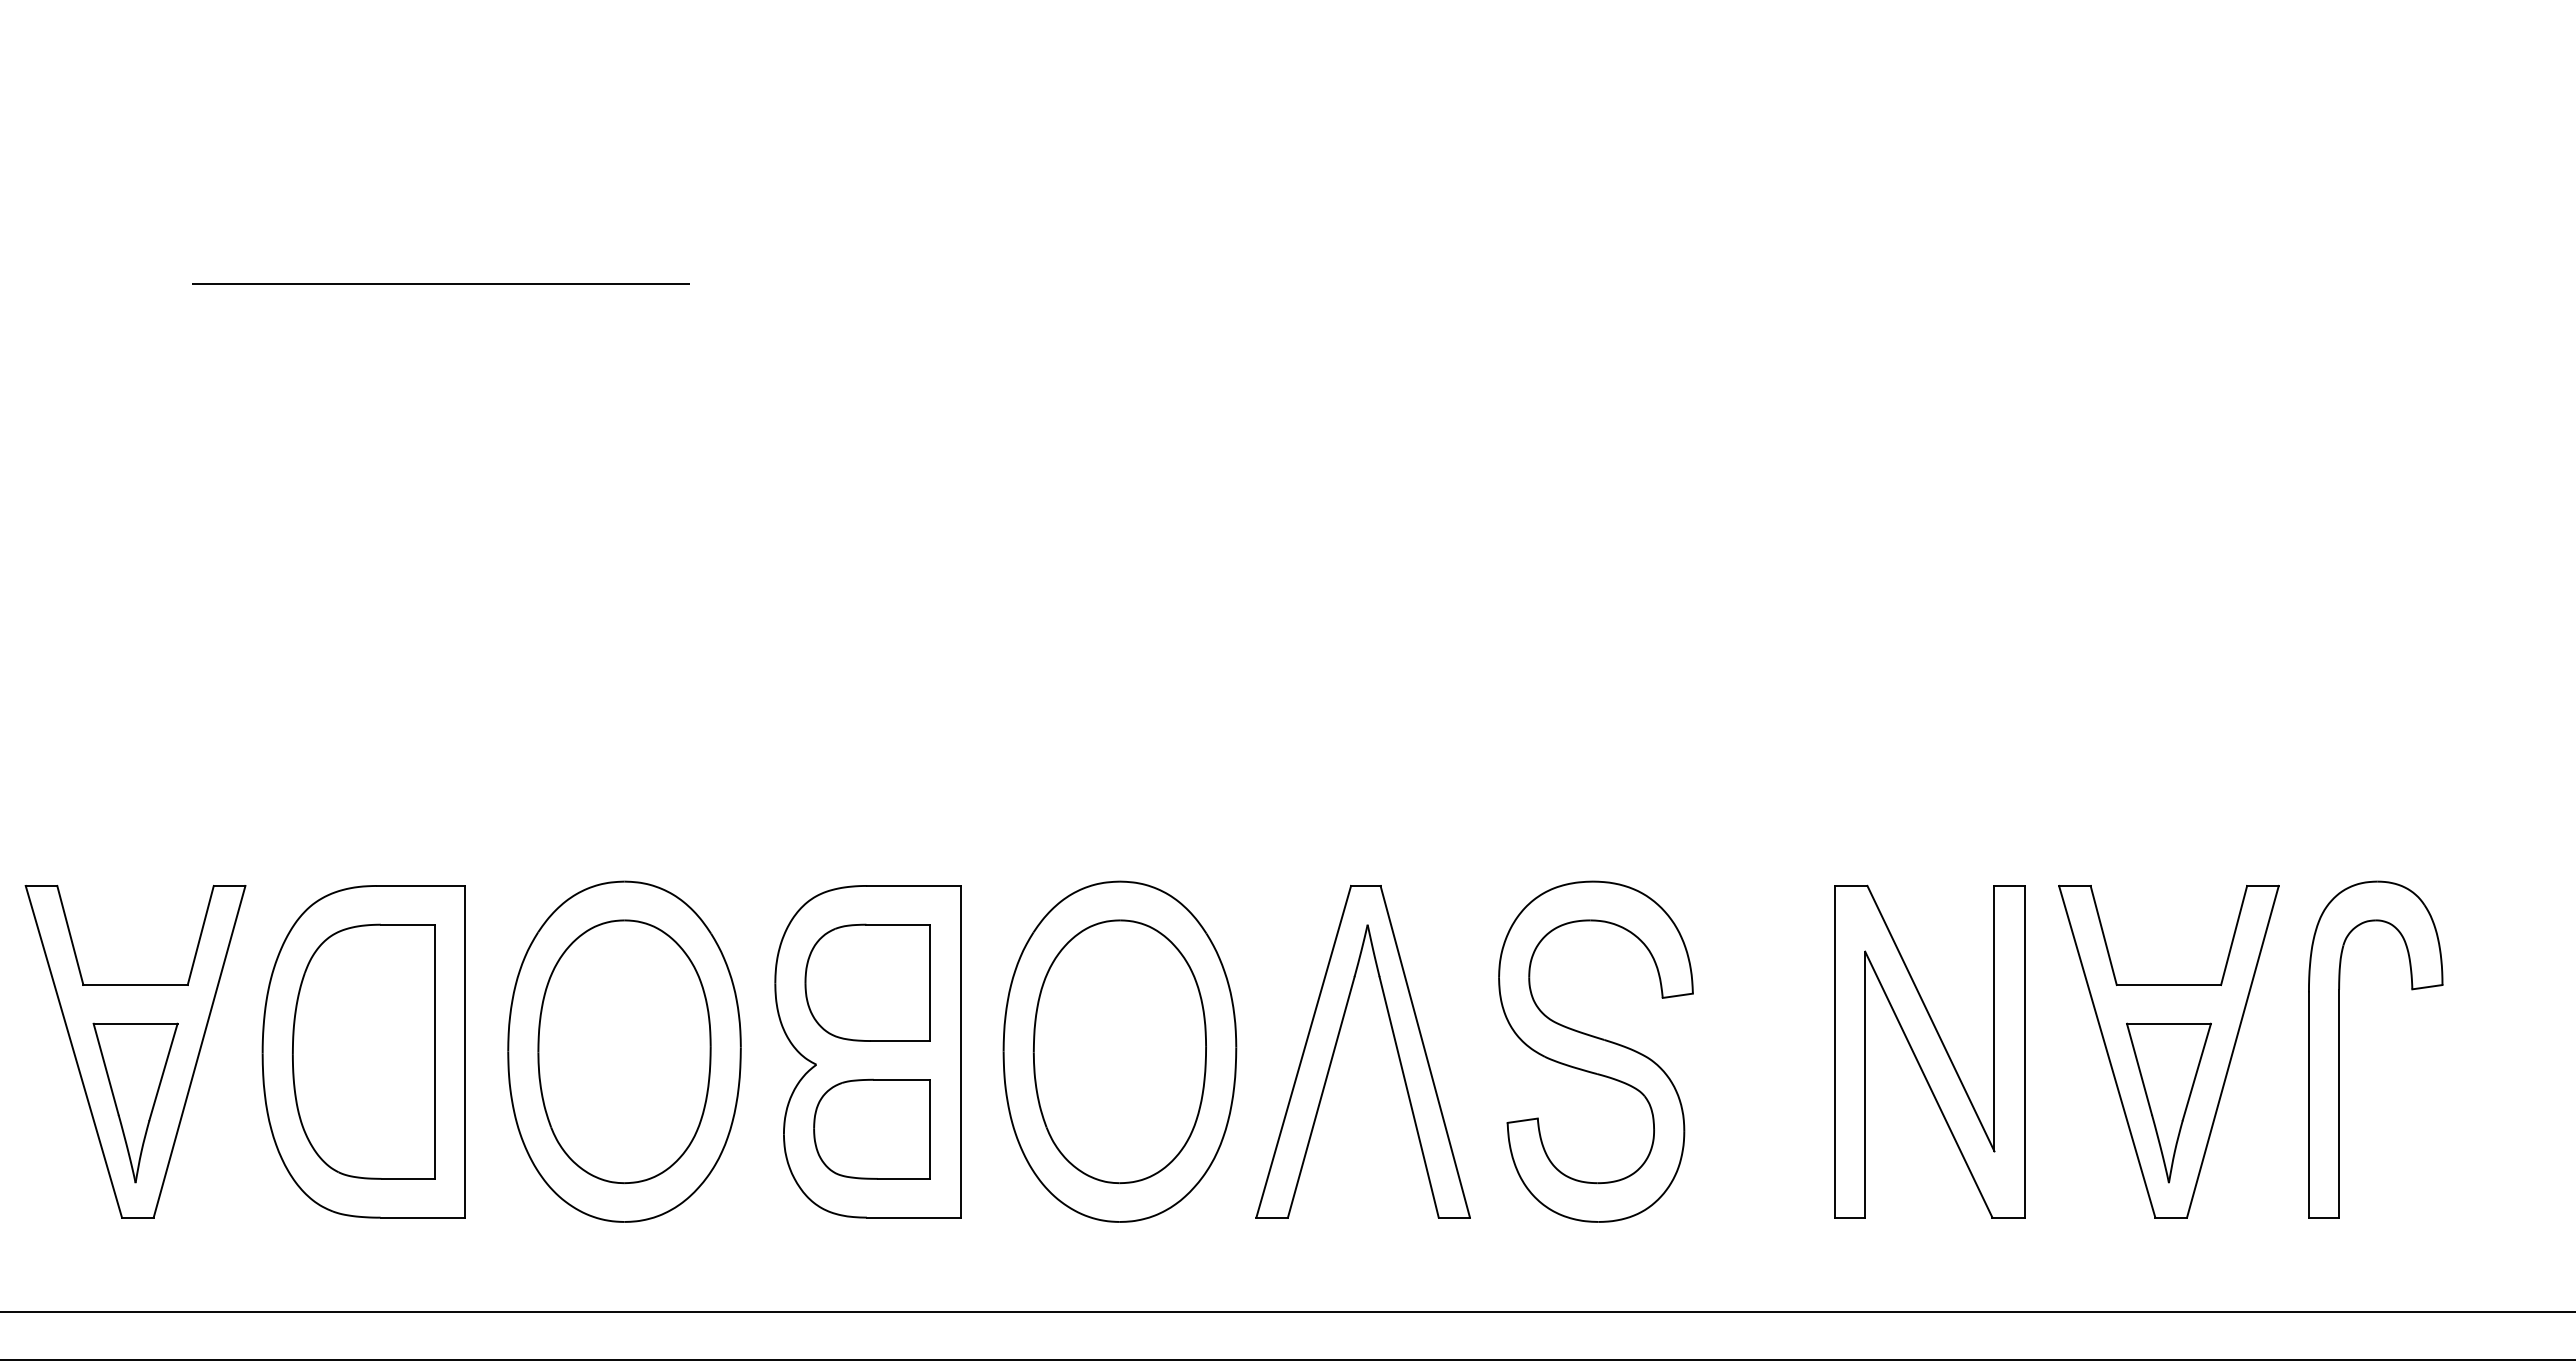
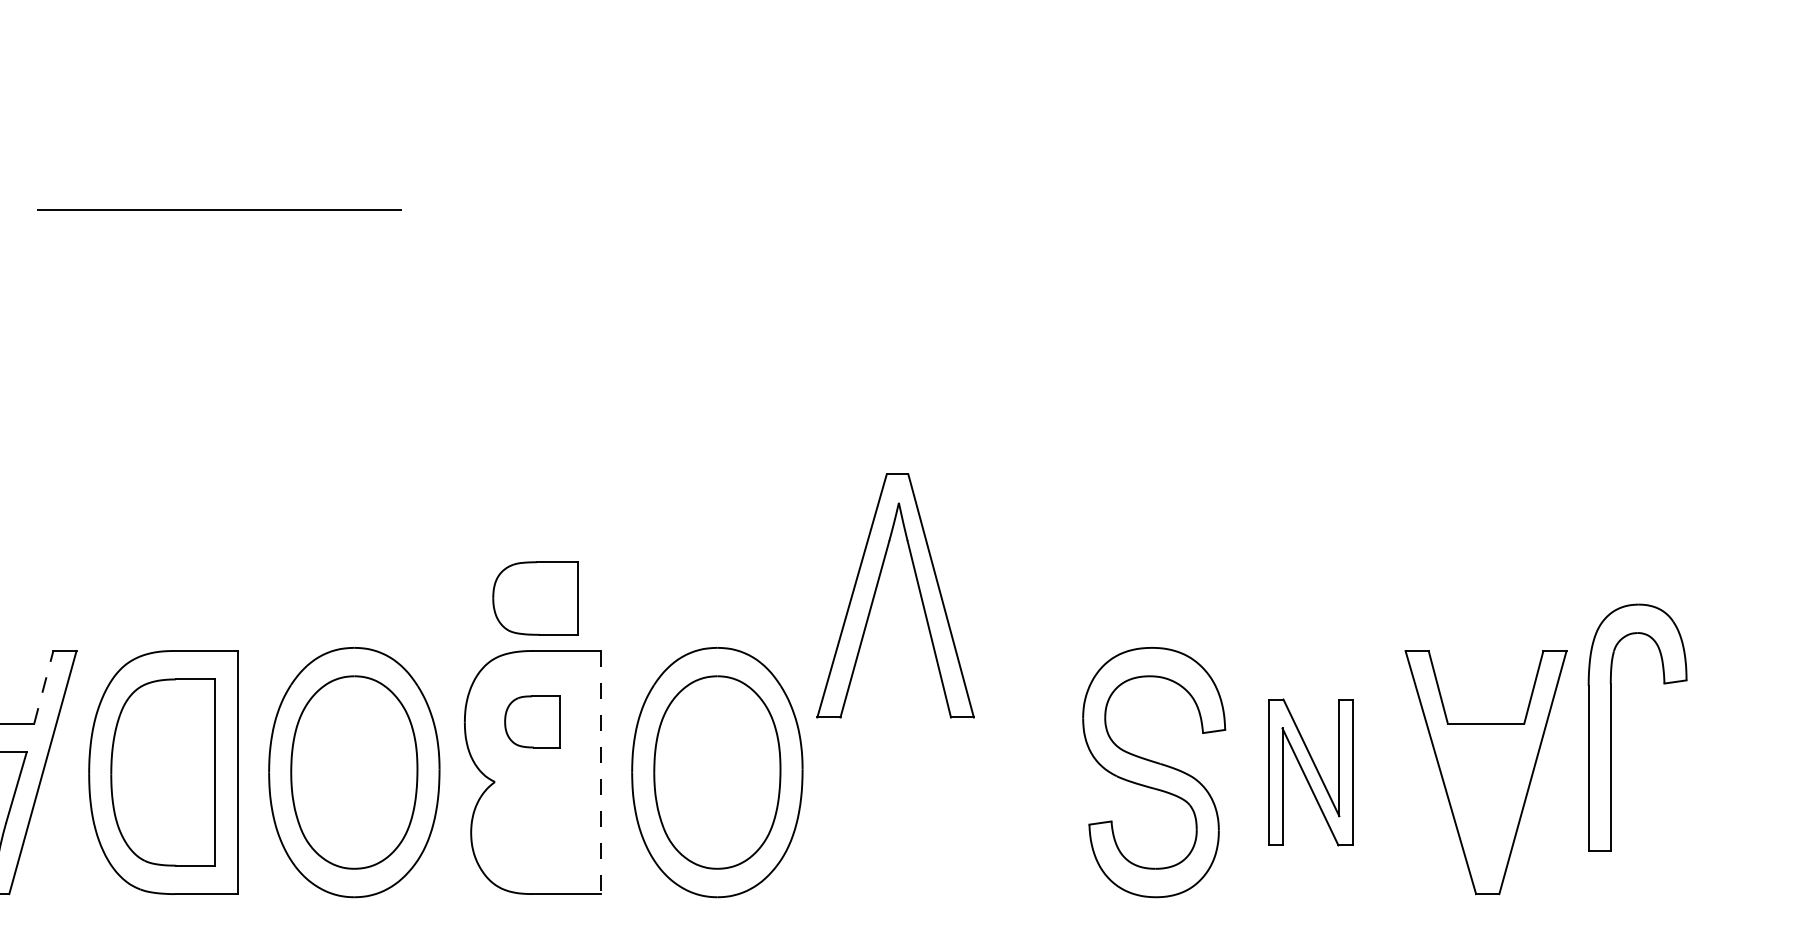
line: (200, 935) -> (43, 687), solid -> dashed
part: (867, 982) -> (532, 721), size x0.6
part: (1337, 1043) -> (876, 589), moved
part: (2339, 1049) -> (1611, 727), moved
line: (960, 1051) -> (600, 772), solid -> dashed
part: (1595, 1051) -> (1153, 772), moved
part: (1929, 1051) -> (1310, 772), size x0.6
part: (2168, 1102) -> (1485, 809), removed
part: (871, 1128) -> (535, 597), moved

